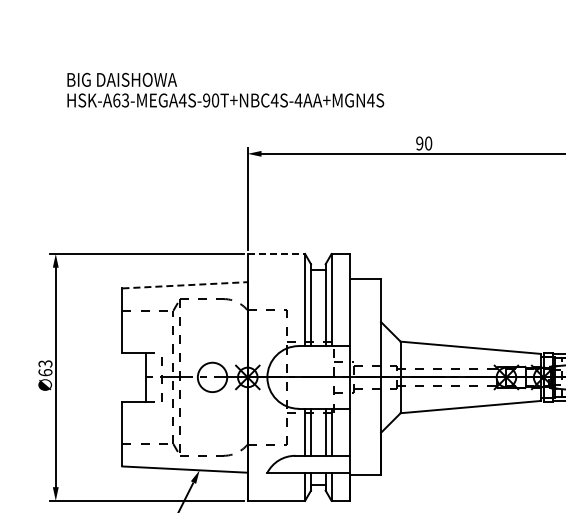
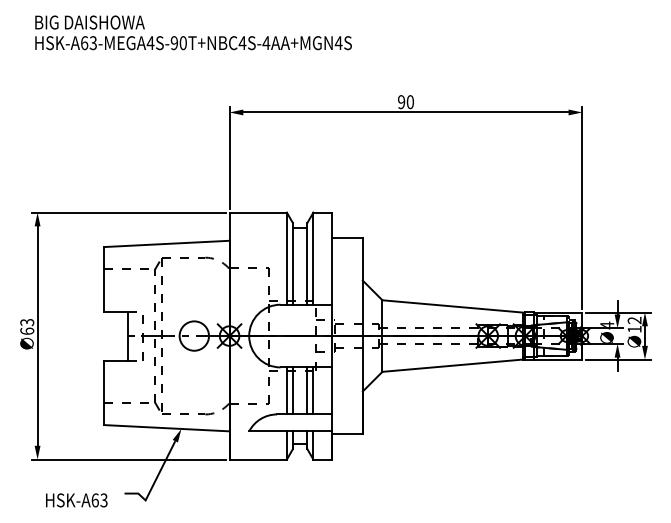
text: (225, 89) -> (193, 32), moved
line: (276, 253) -> (258, 212), dashed -> solid
line: (184, 284) -> (166, 243), dashed -> solid

